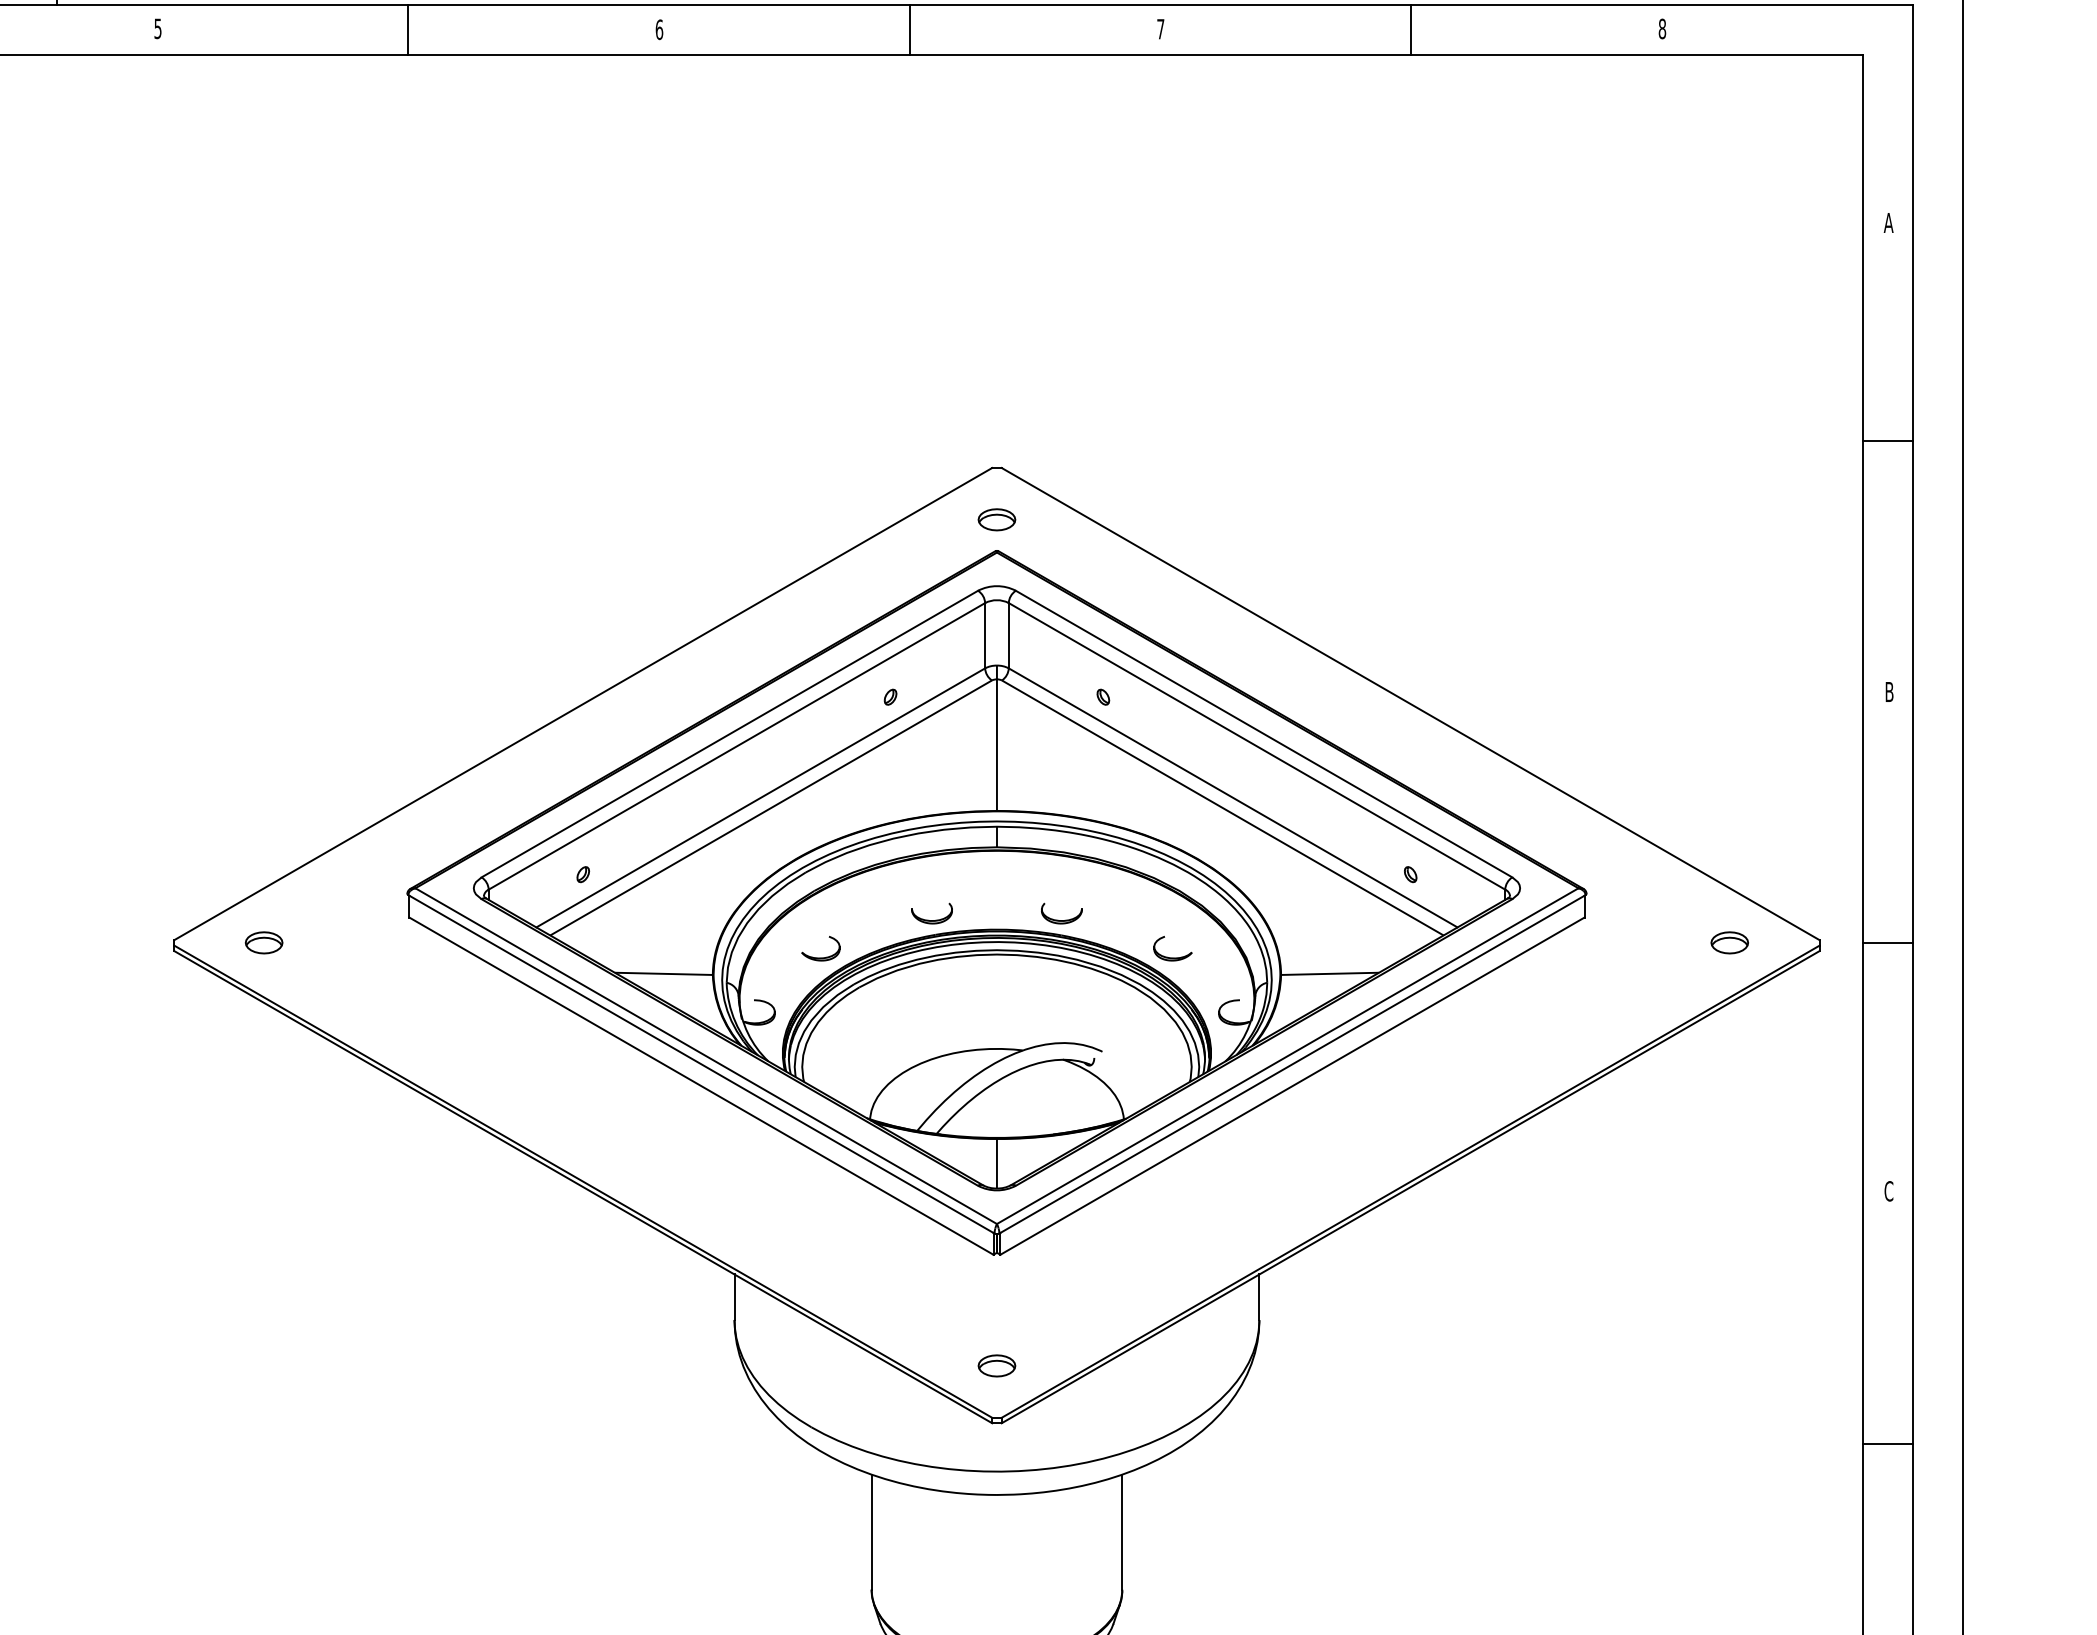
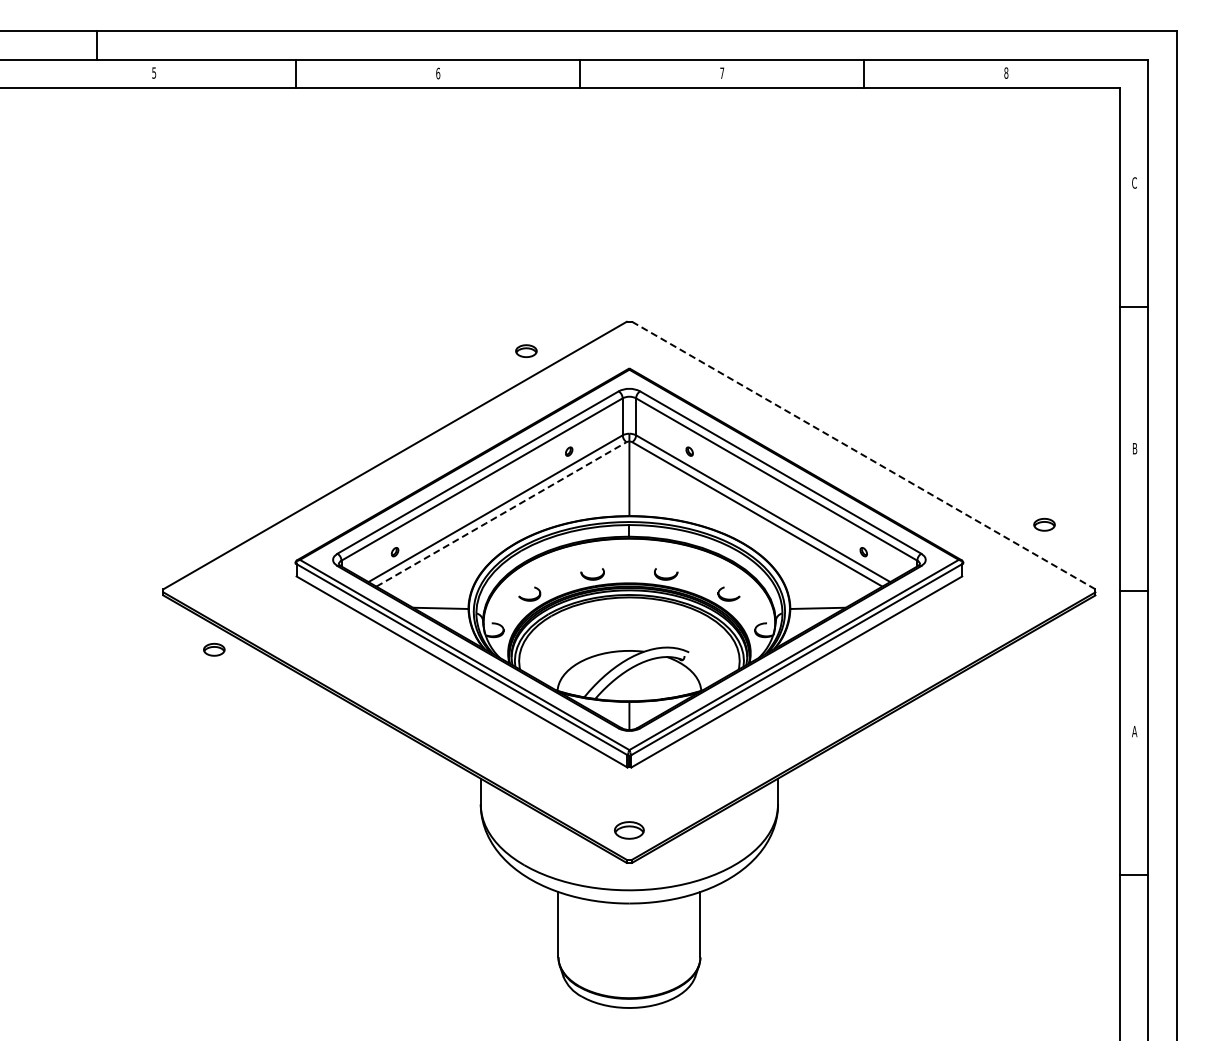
text: (1888, 222) -> (1134, 182), A -> C
part: (997, 520) -> (526, 351), moved
line: (1410, 703) -> (863, 455), solid -> dashed
line: (771, 808) -> (501, 514), solid -> dashed
part: (264, 942) -> (214, 649), moved
part: (1729, 942) -> (1044, 524), moved
text: (1888, 1191) -> (1134, 731), C -> A
part: (997, 1366) -> (629, 830), size x1.4

